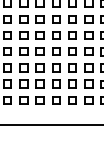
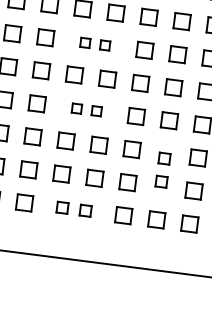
part: (31, 19) -> (94, 44), size x0.6
part: (31, 51) -> (85, 109), size x0.6
part: (72, 75) -> (163, 169), size x0.7
part: (31, 100) -> (73, 209), size x0.7

